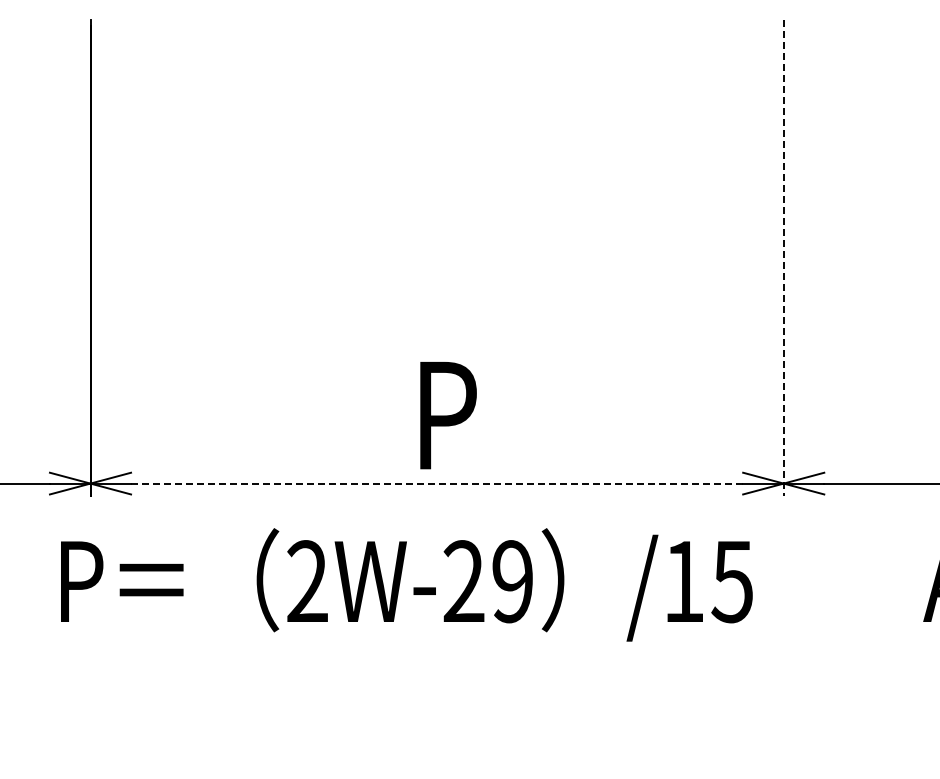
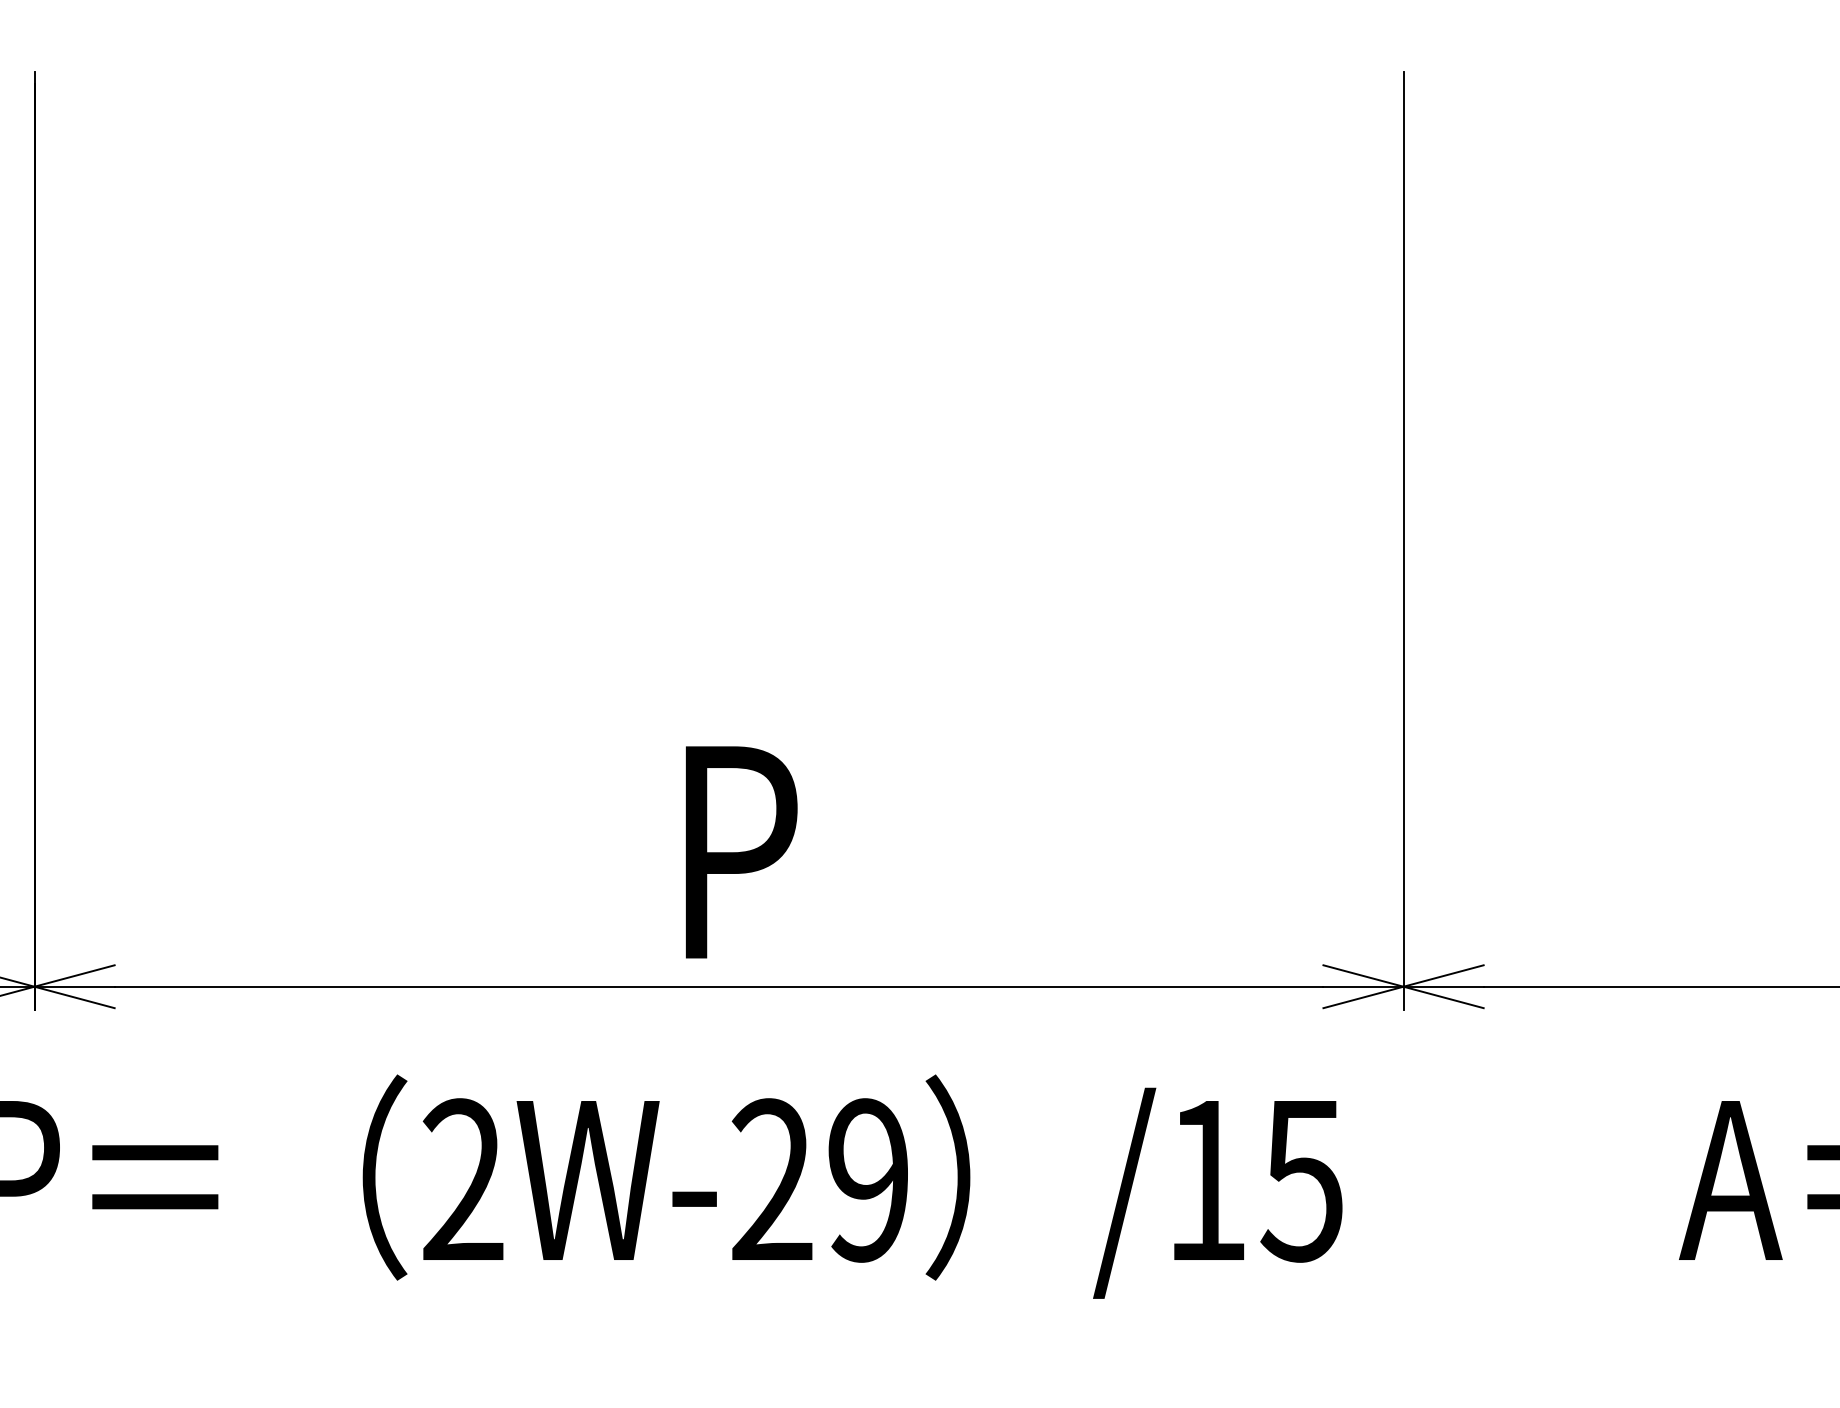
line: (783, 257) -> (1403, 540), dashed -> solid
line: (437, 483) -> (719, 986), dashed -> solid

